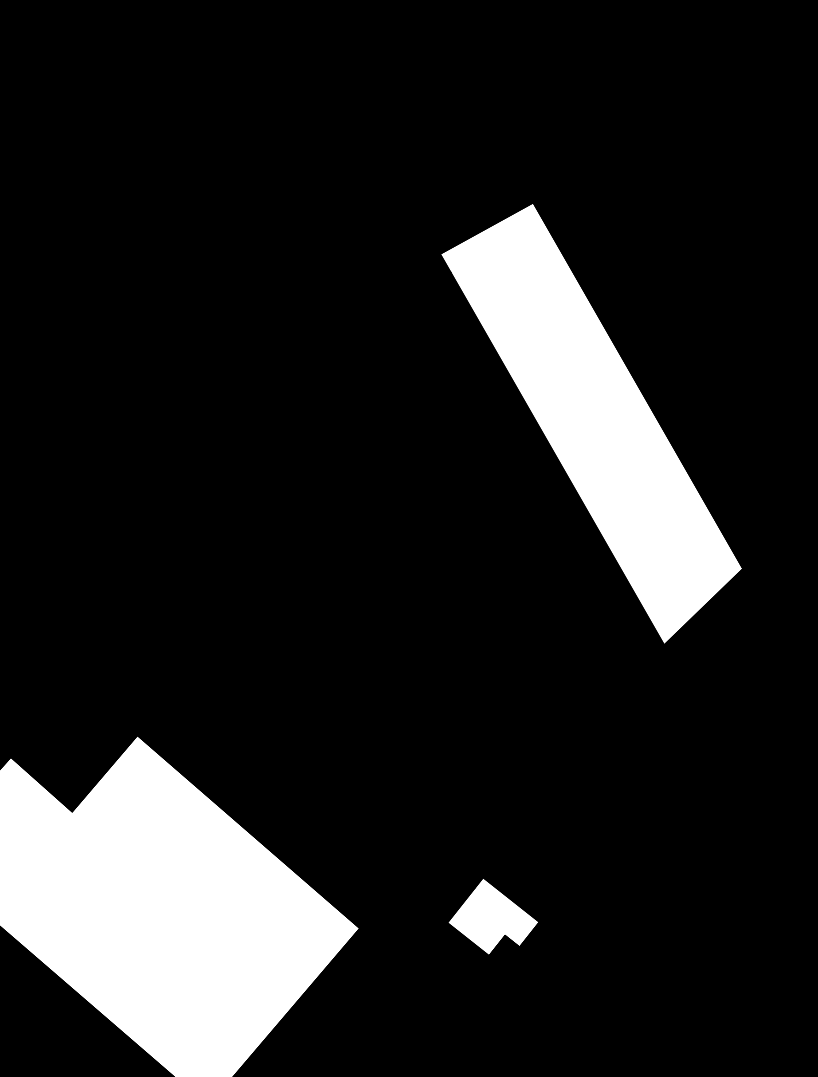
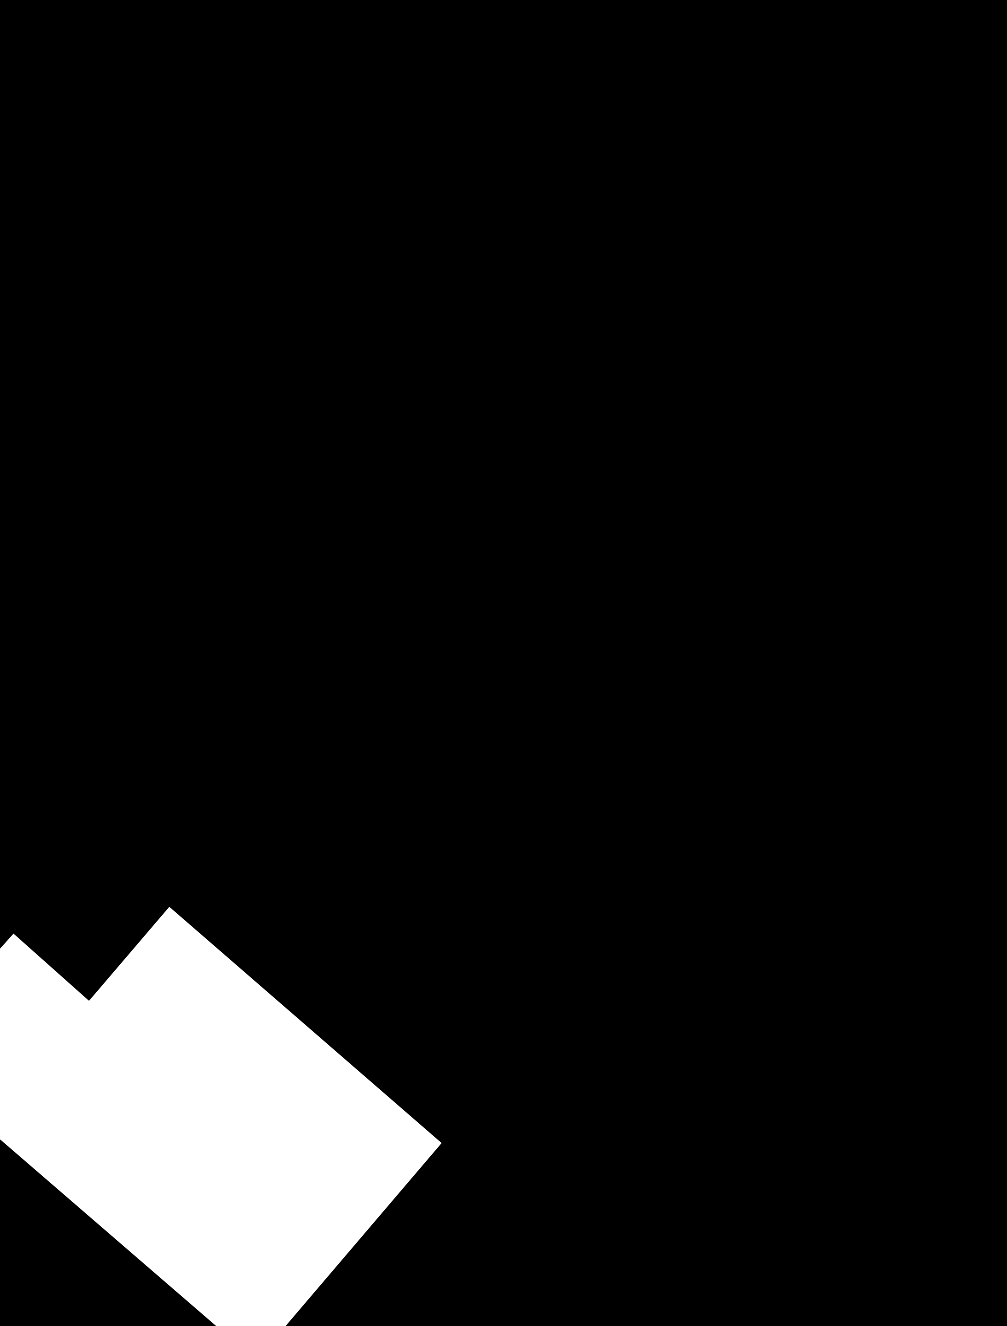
fill: (591, 423) -> (728, 521), added
fill: (492, 916) -> (606, 1128), added

